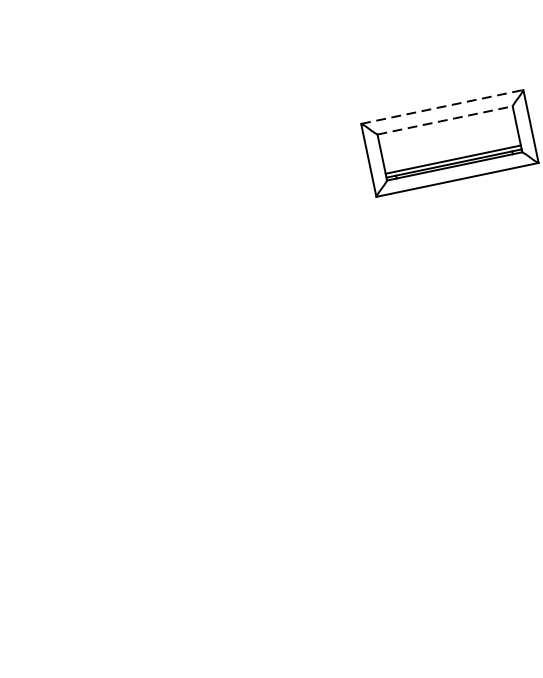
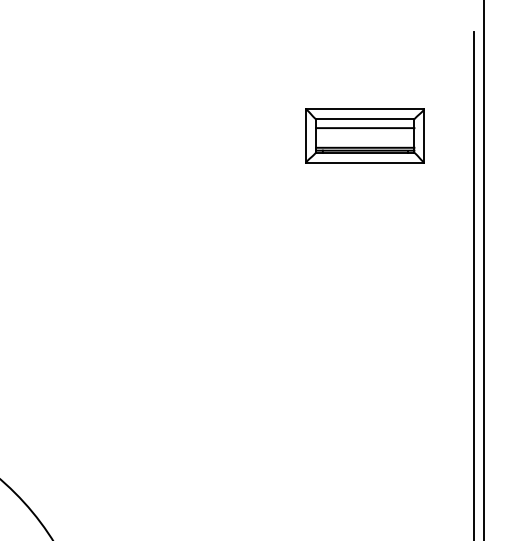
line: (442, 106) -> (365, 109), dashed -> solid
line: (445, 120) -> (365, 119), dashed -> solid
line: (446, 133) -> (364, 128), added

